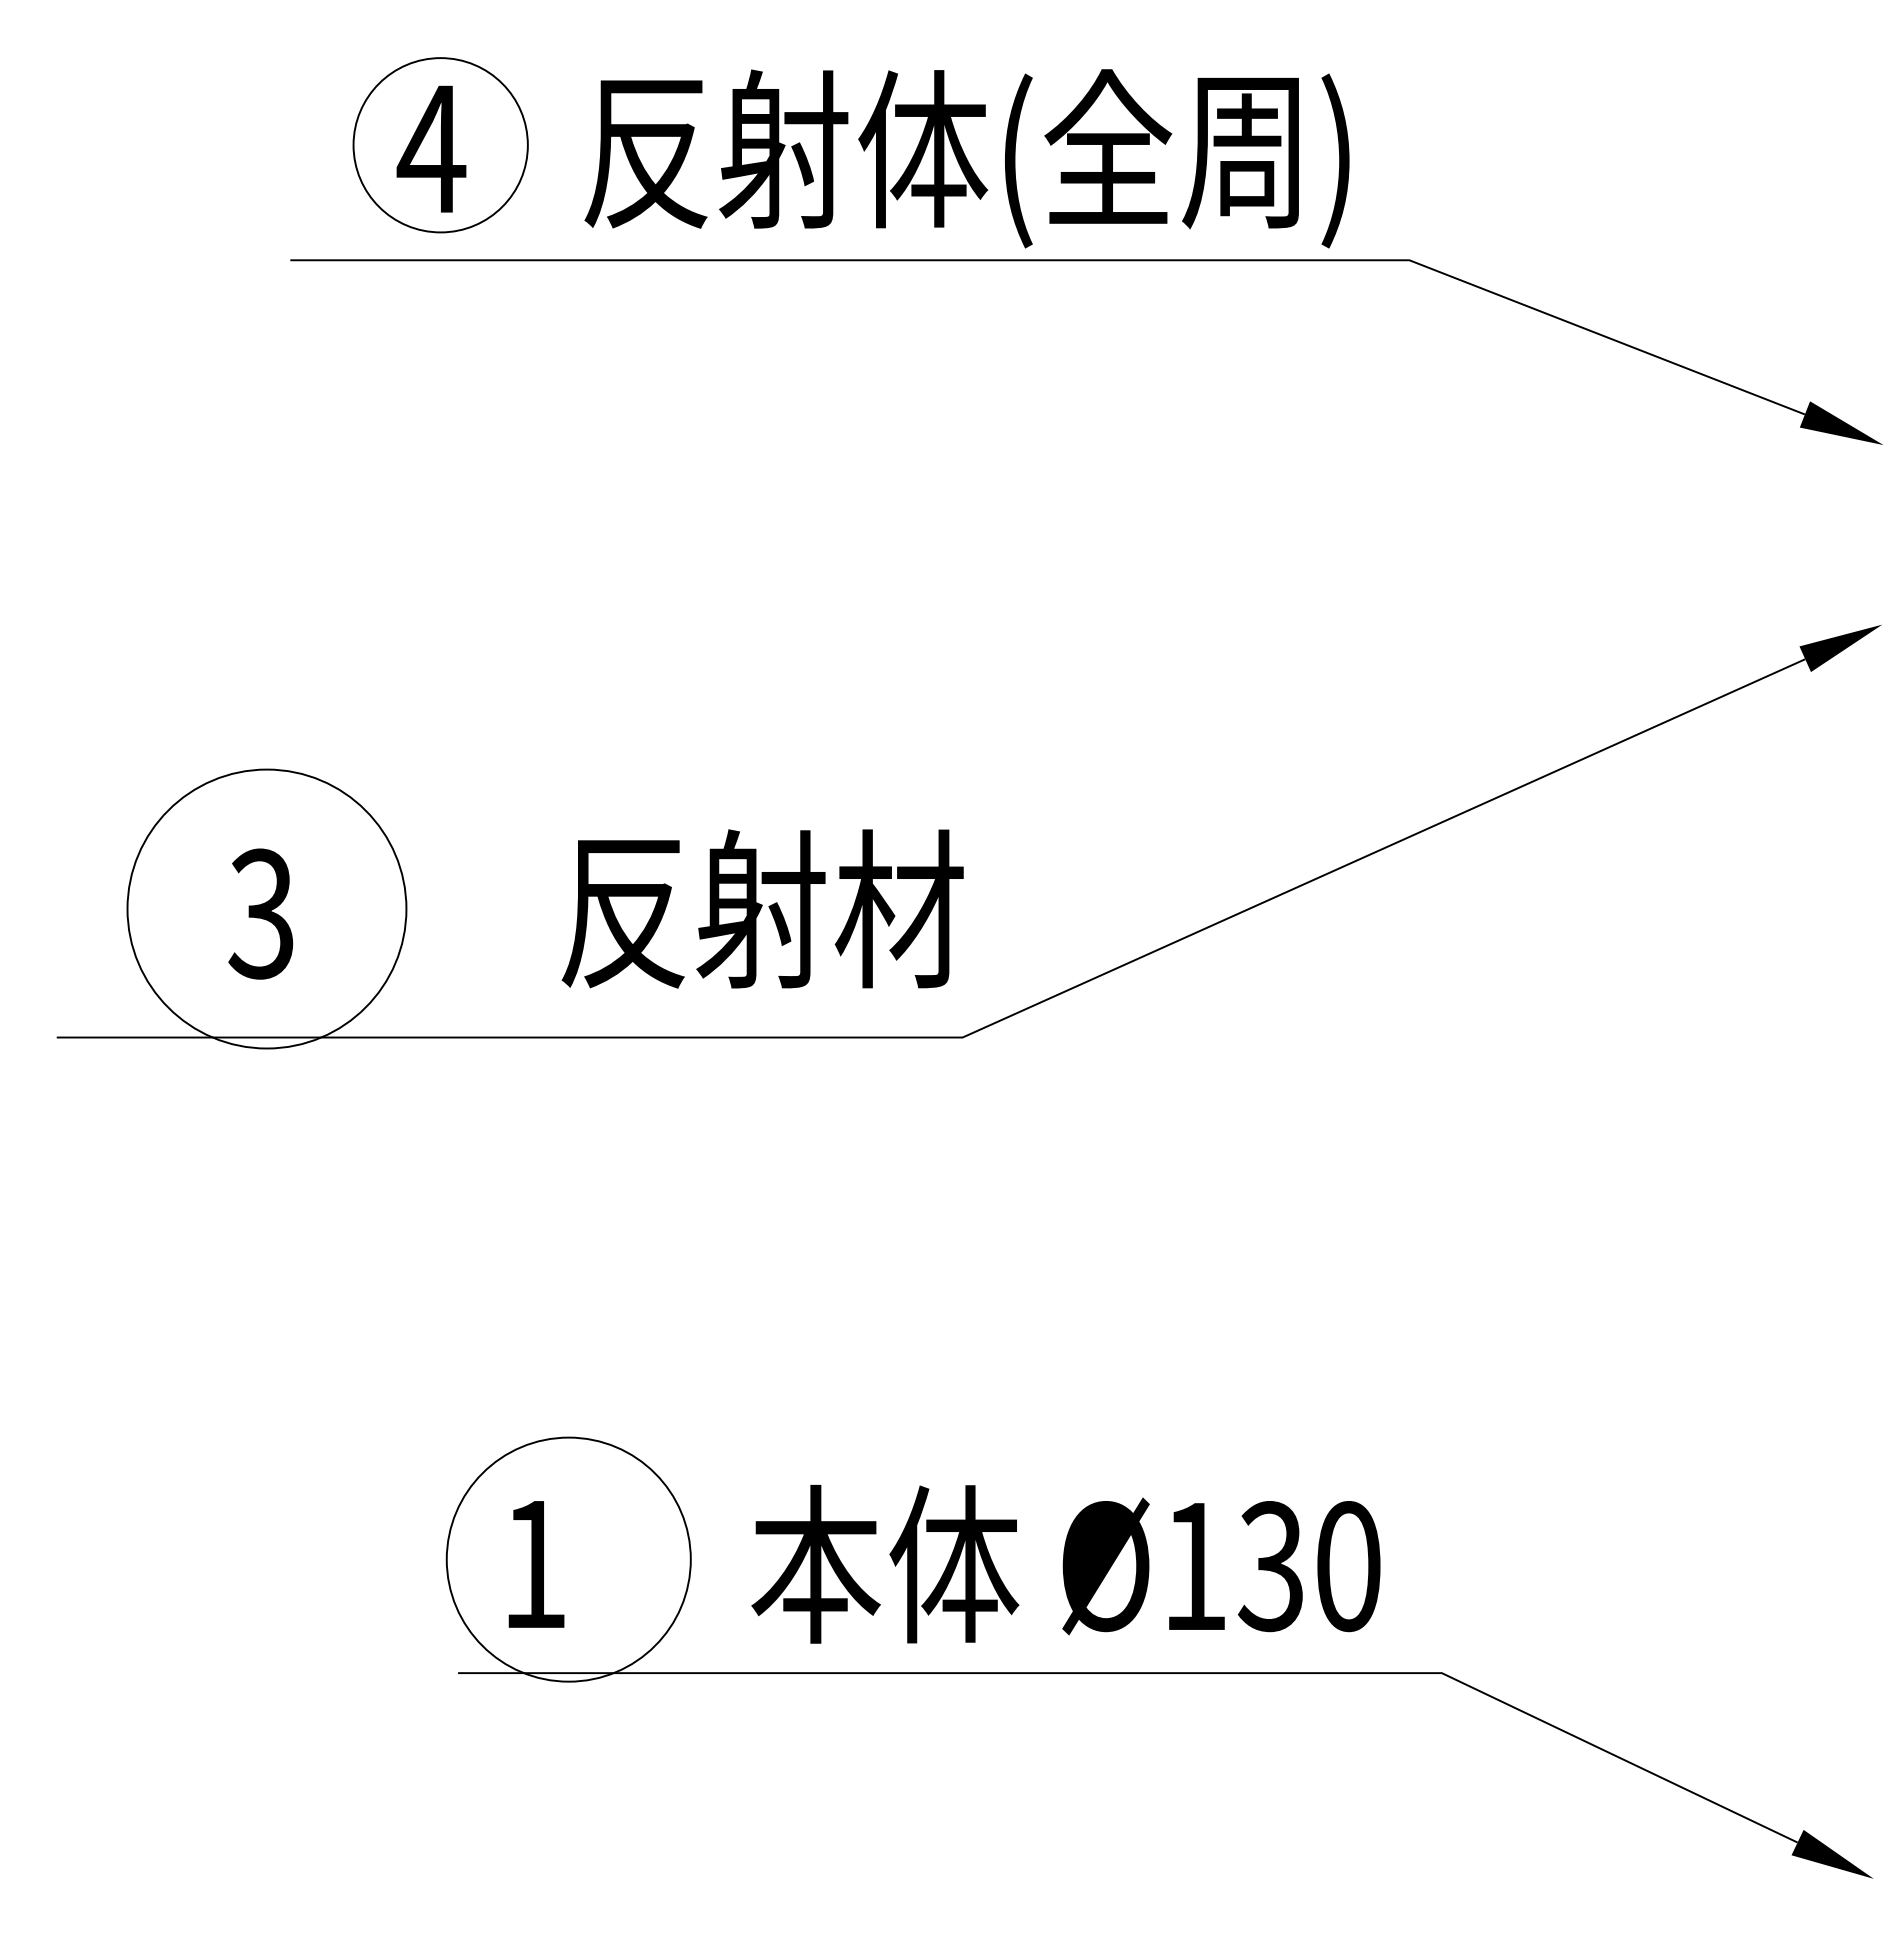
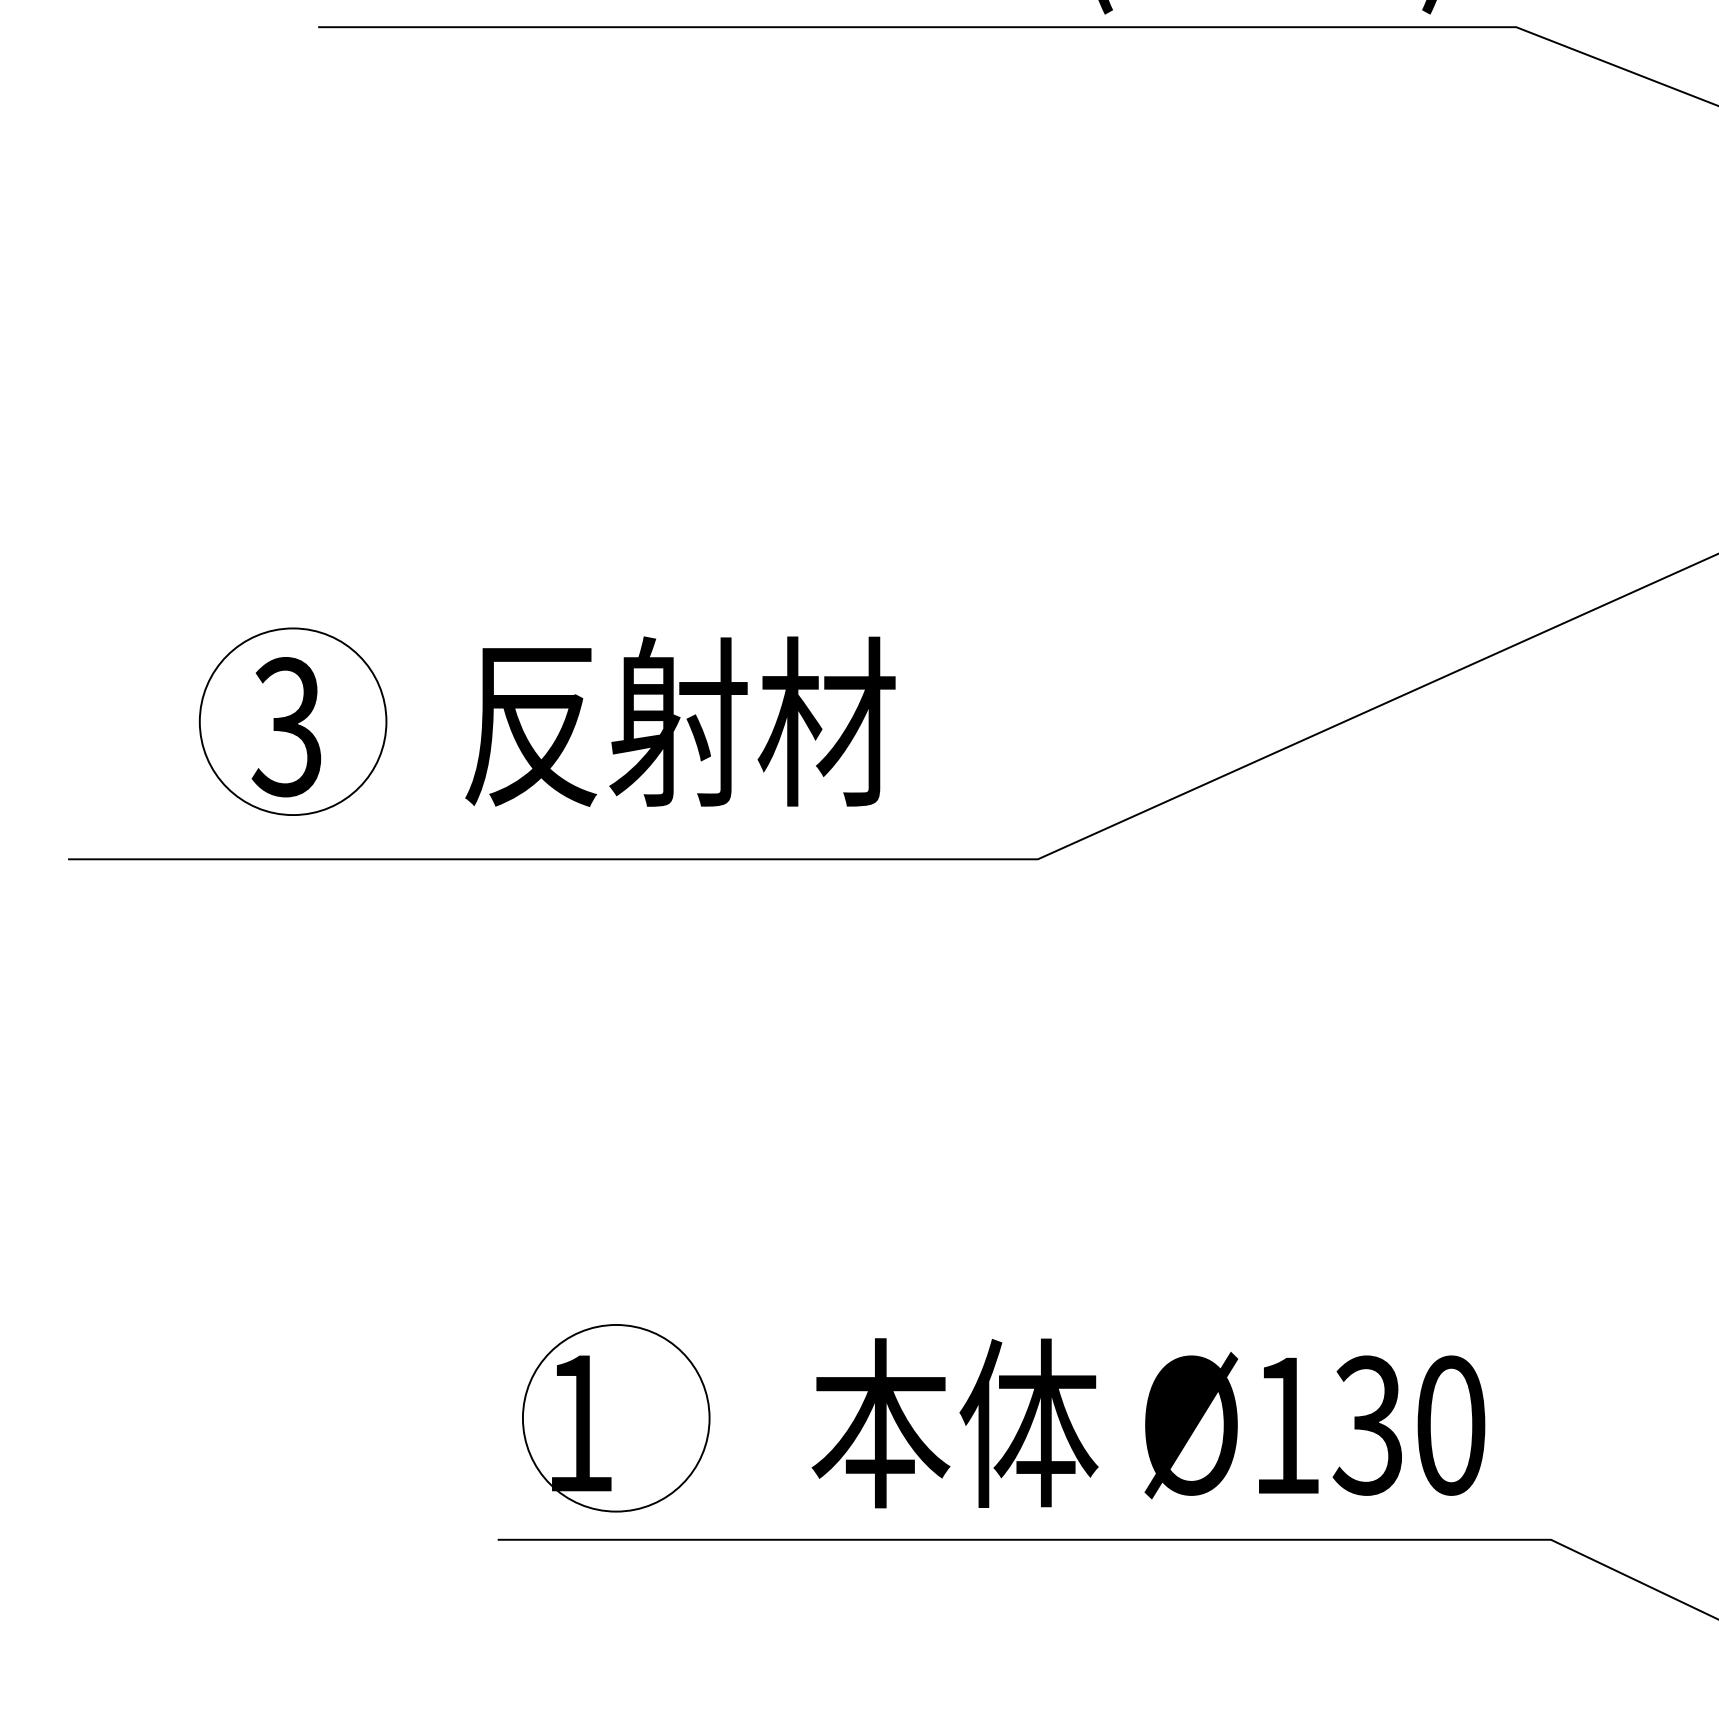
circle: (266, 908) -> (292, 721), size x0.62
text: (762, 908) -> (680, 721), moved
circle: (568, 1559) -> (615, 1418), size x0.71

